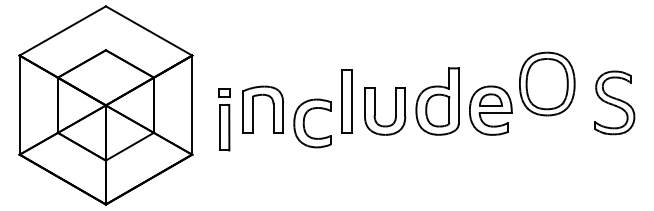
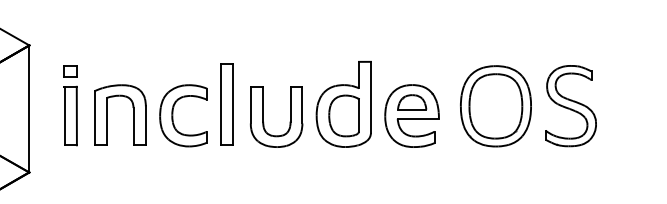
part: (547, 83) -> (496, 105), moved
part: (224, 119) -> (70, 105), moved
part: (304, 123) -> (173, 115), moved

